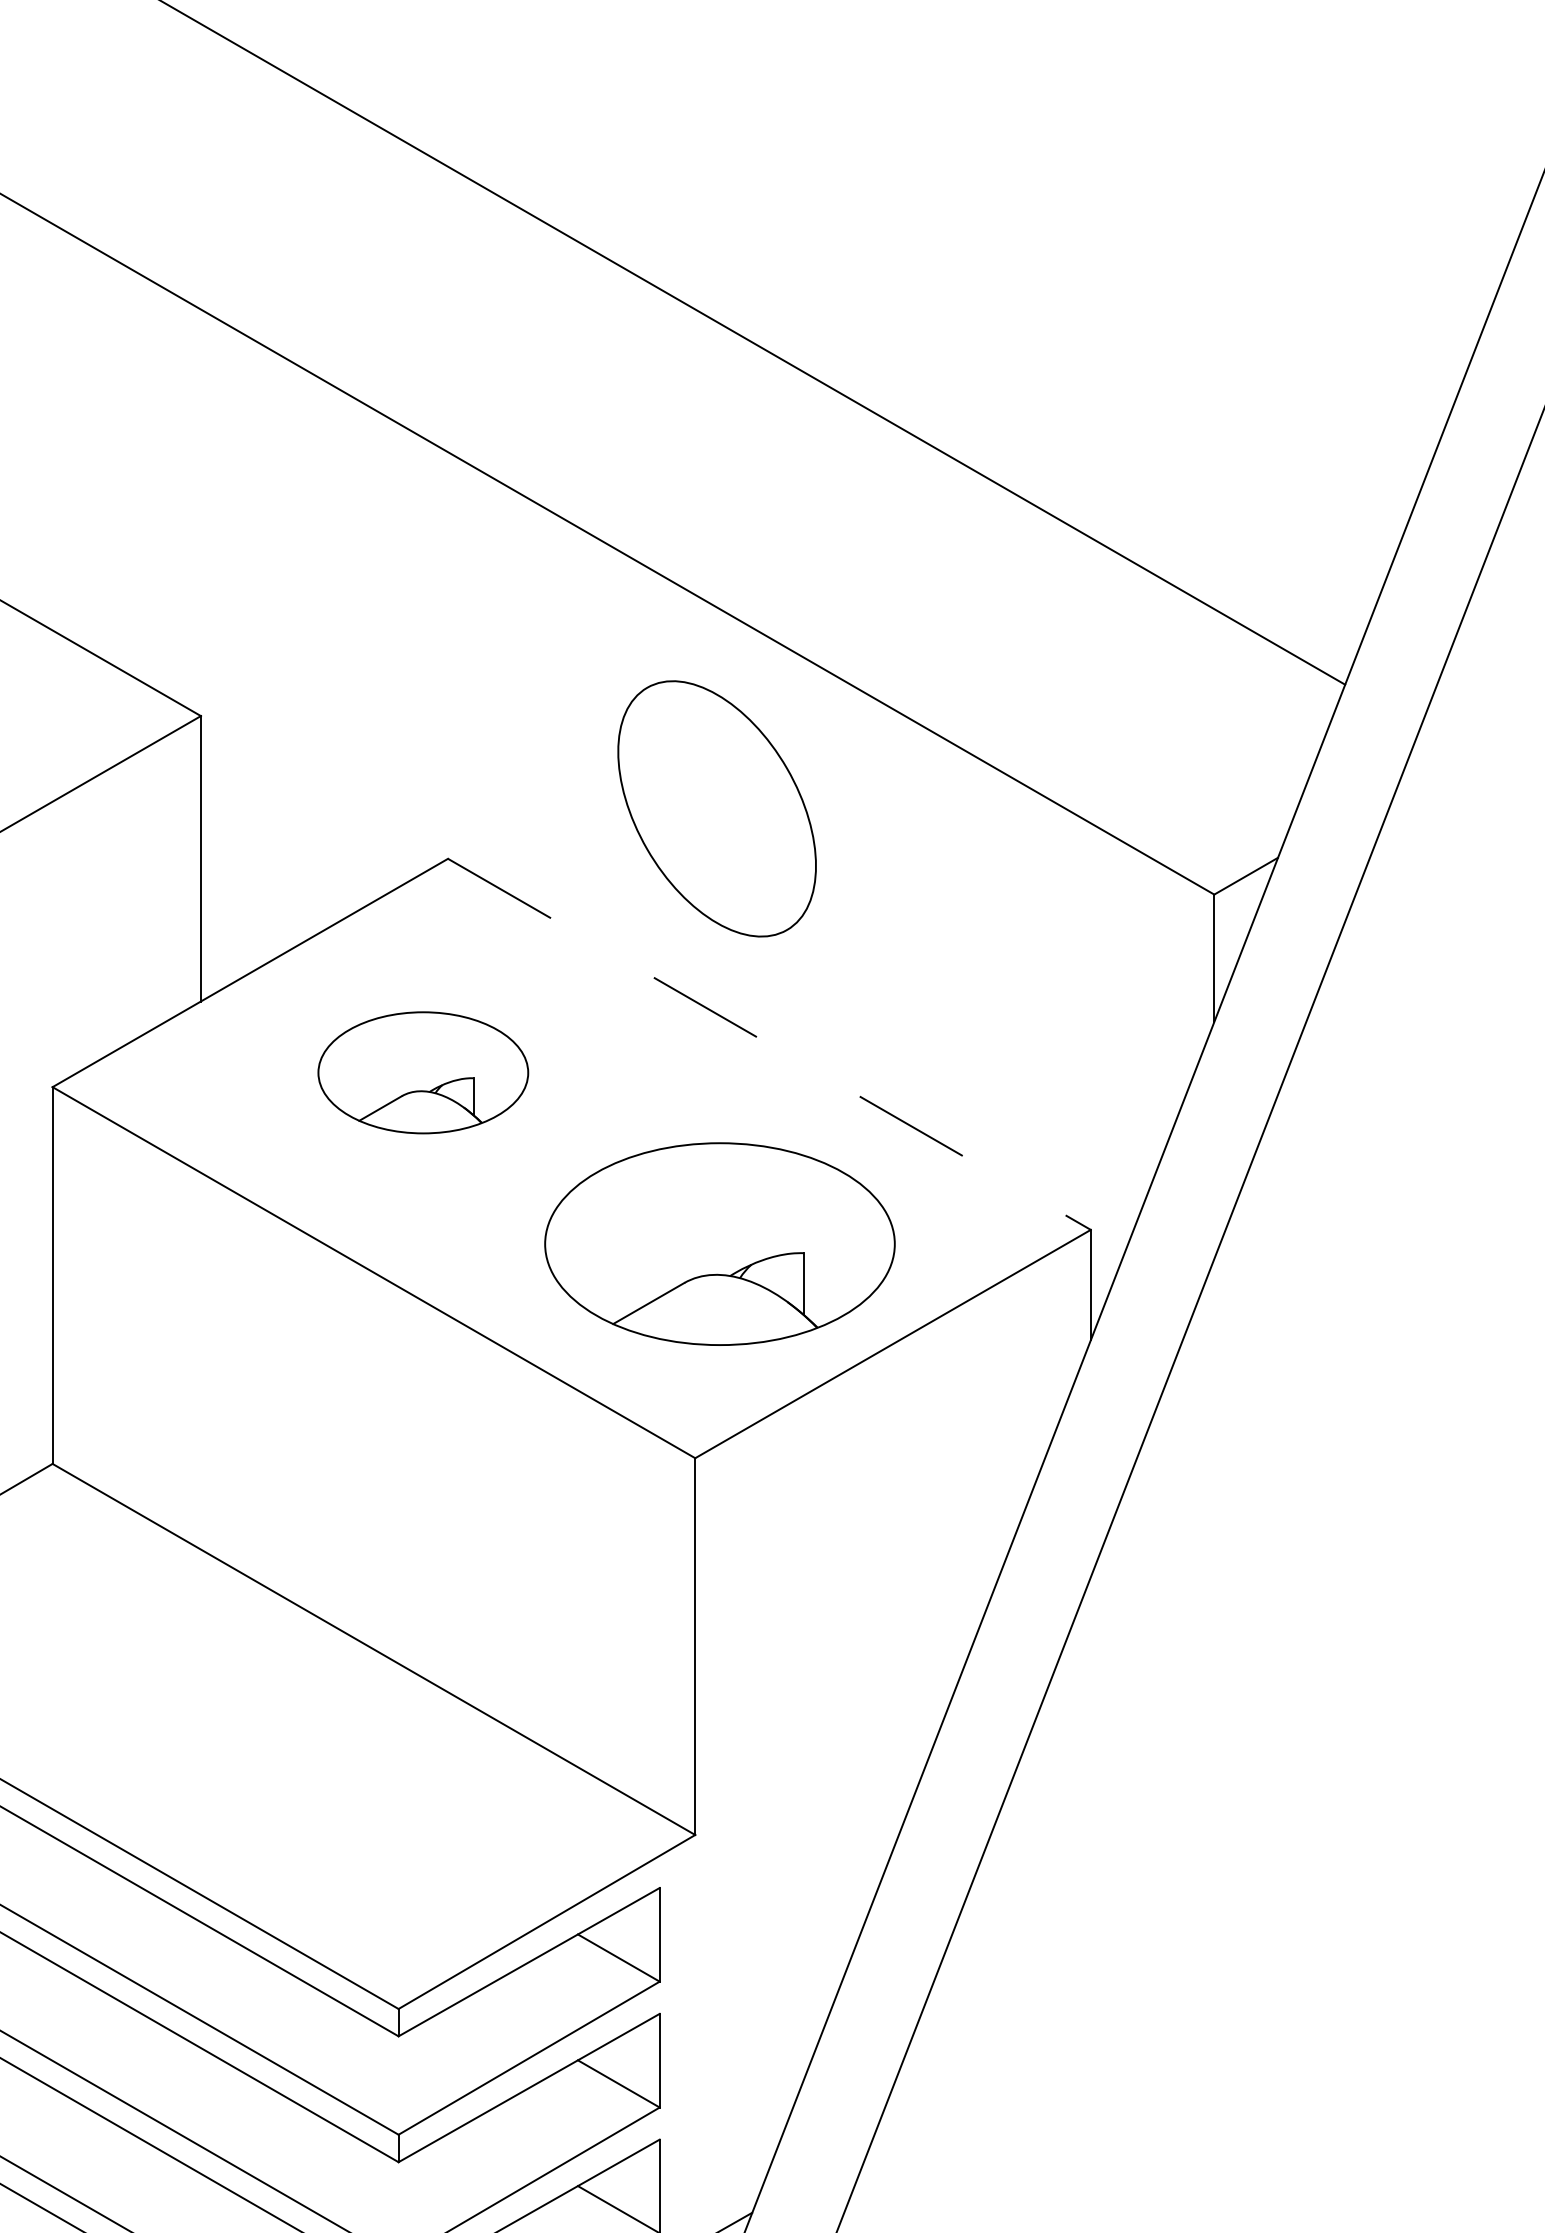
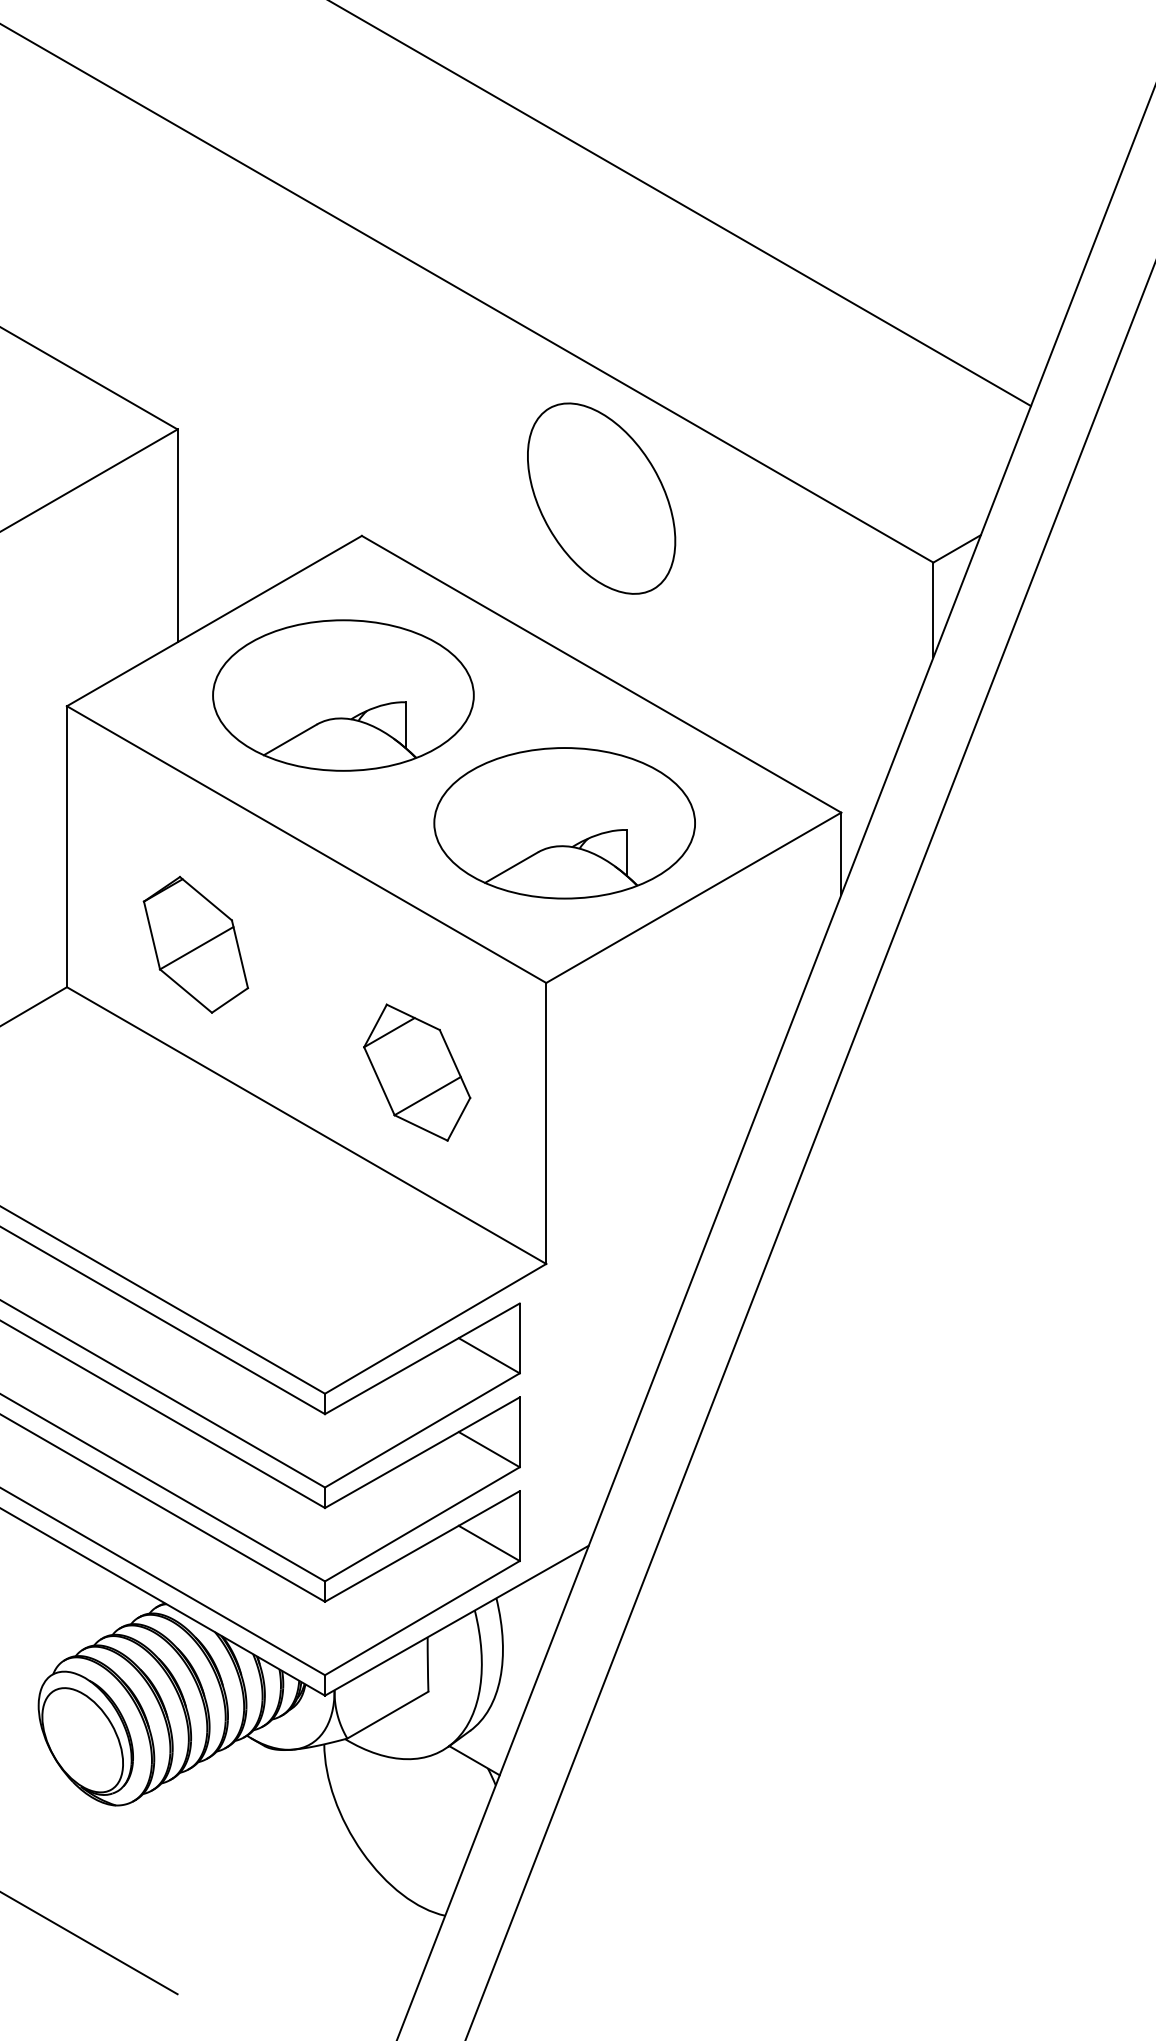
part: (717, 808) -> (601, 498), moved
line: (769, 1044) -> (601, 674), dashed -> solid
part: (423, 1072) -> (343, 695), size x1.67
part: (224, 1406) -> (195, 944), added
part: (522, 1578) -> (417, 1072), added

